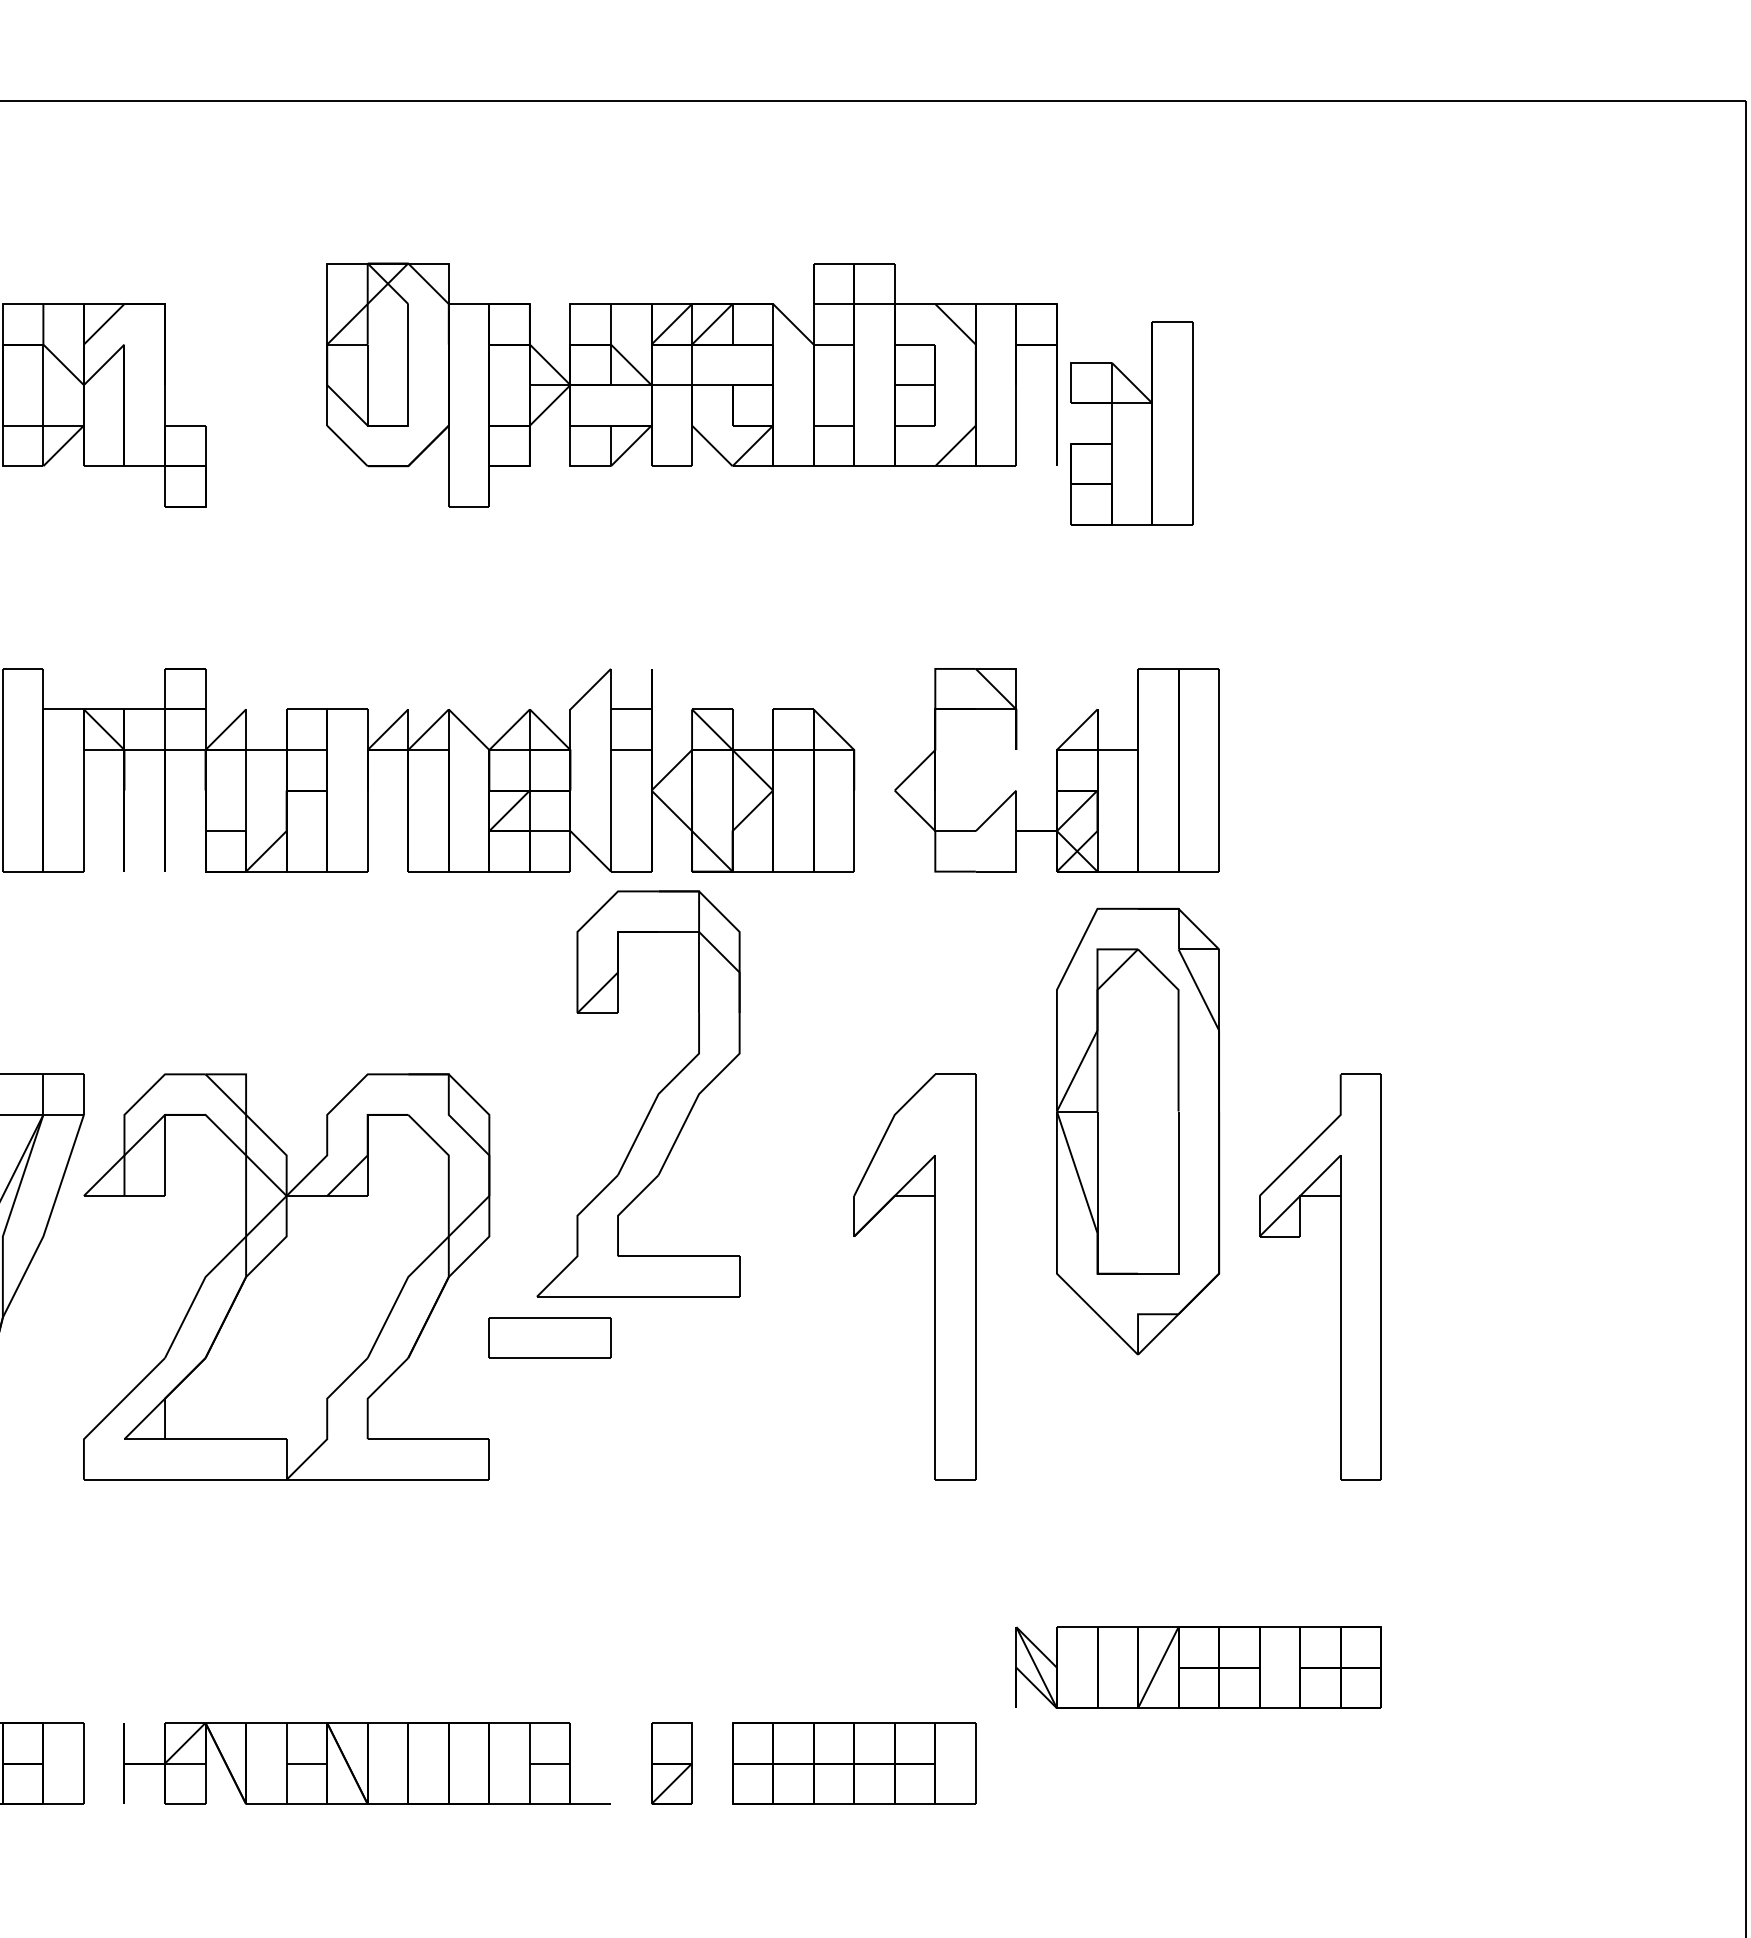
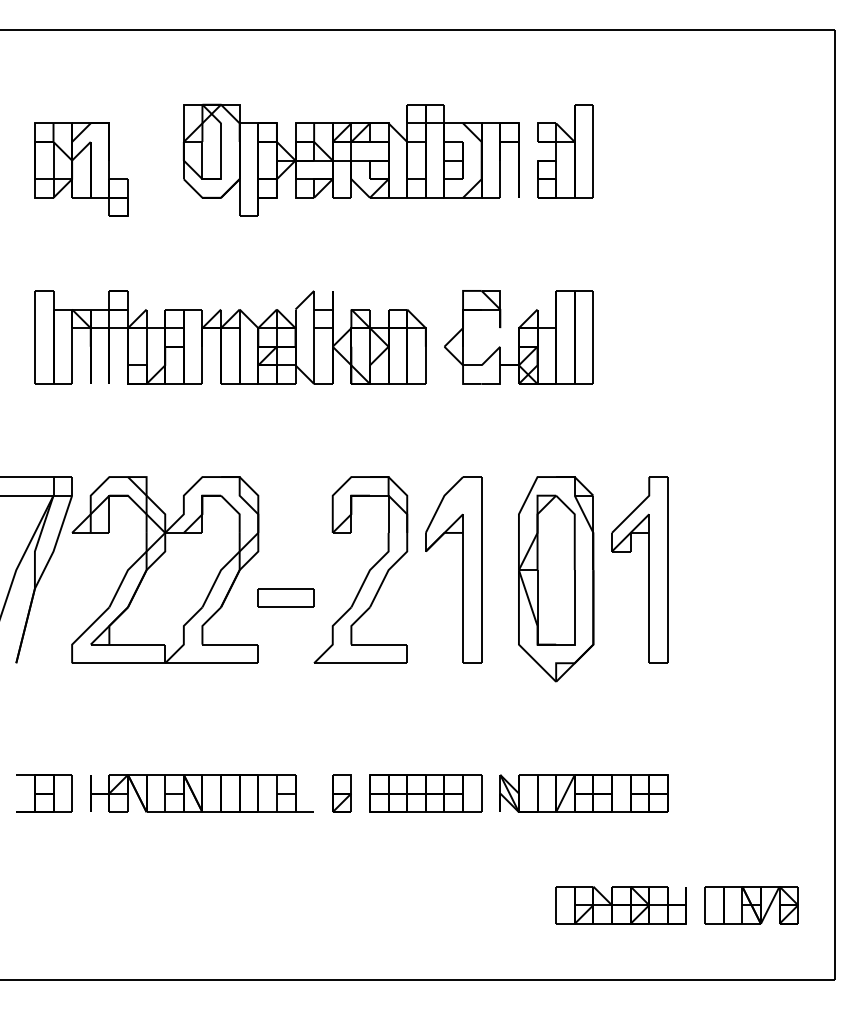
part: (1132, 424) -> (565, 151), moved
part: (653, 1099) -> (367, 572), moved
part: (1138, 1131) -> (556, 579), moved
part: (1197, 1667) -> (583, 793), moved

